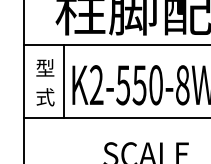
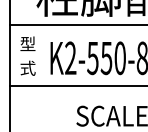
line: (64, 81) -> (43, 55), removed

